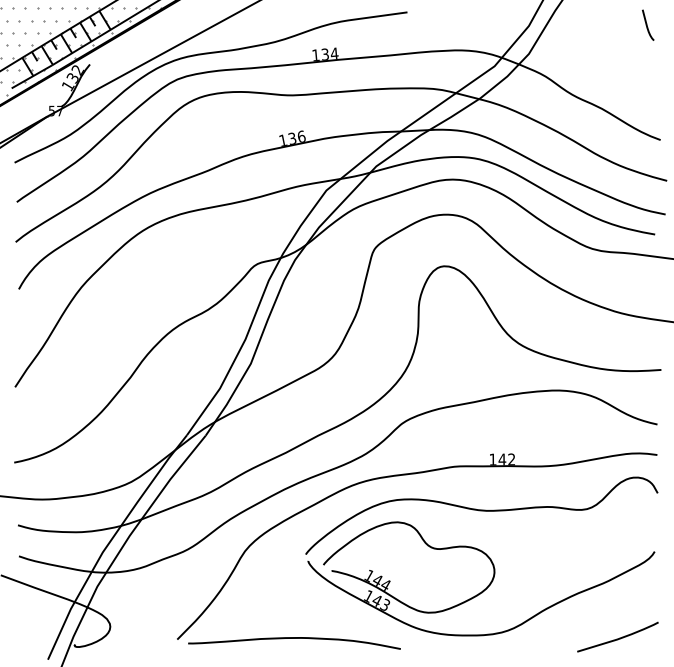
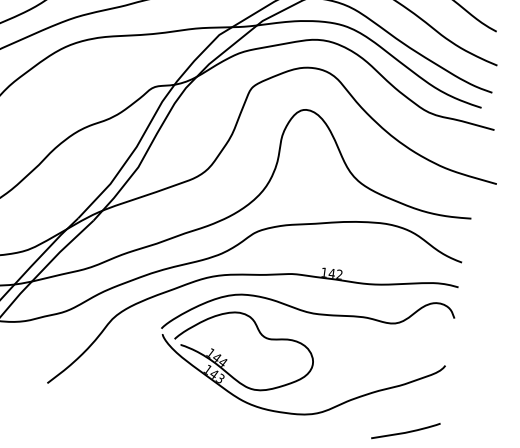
curve: (294, 638) -> (142, 395), removed

